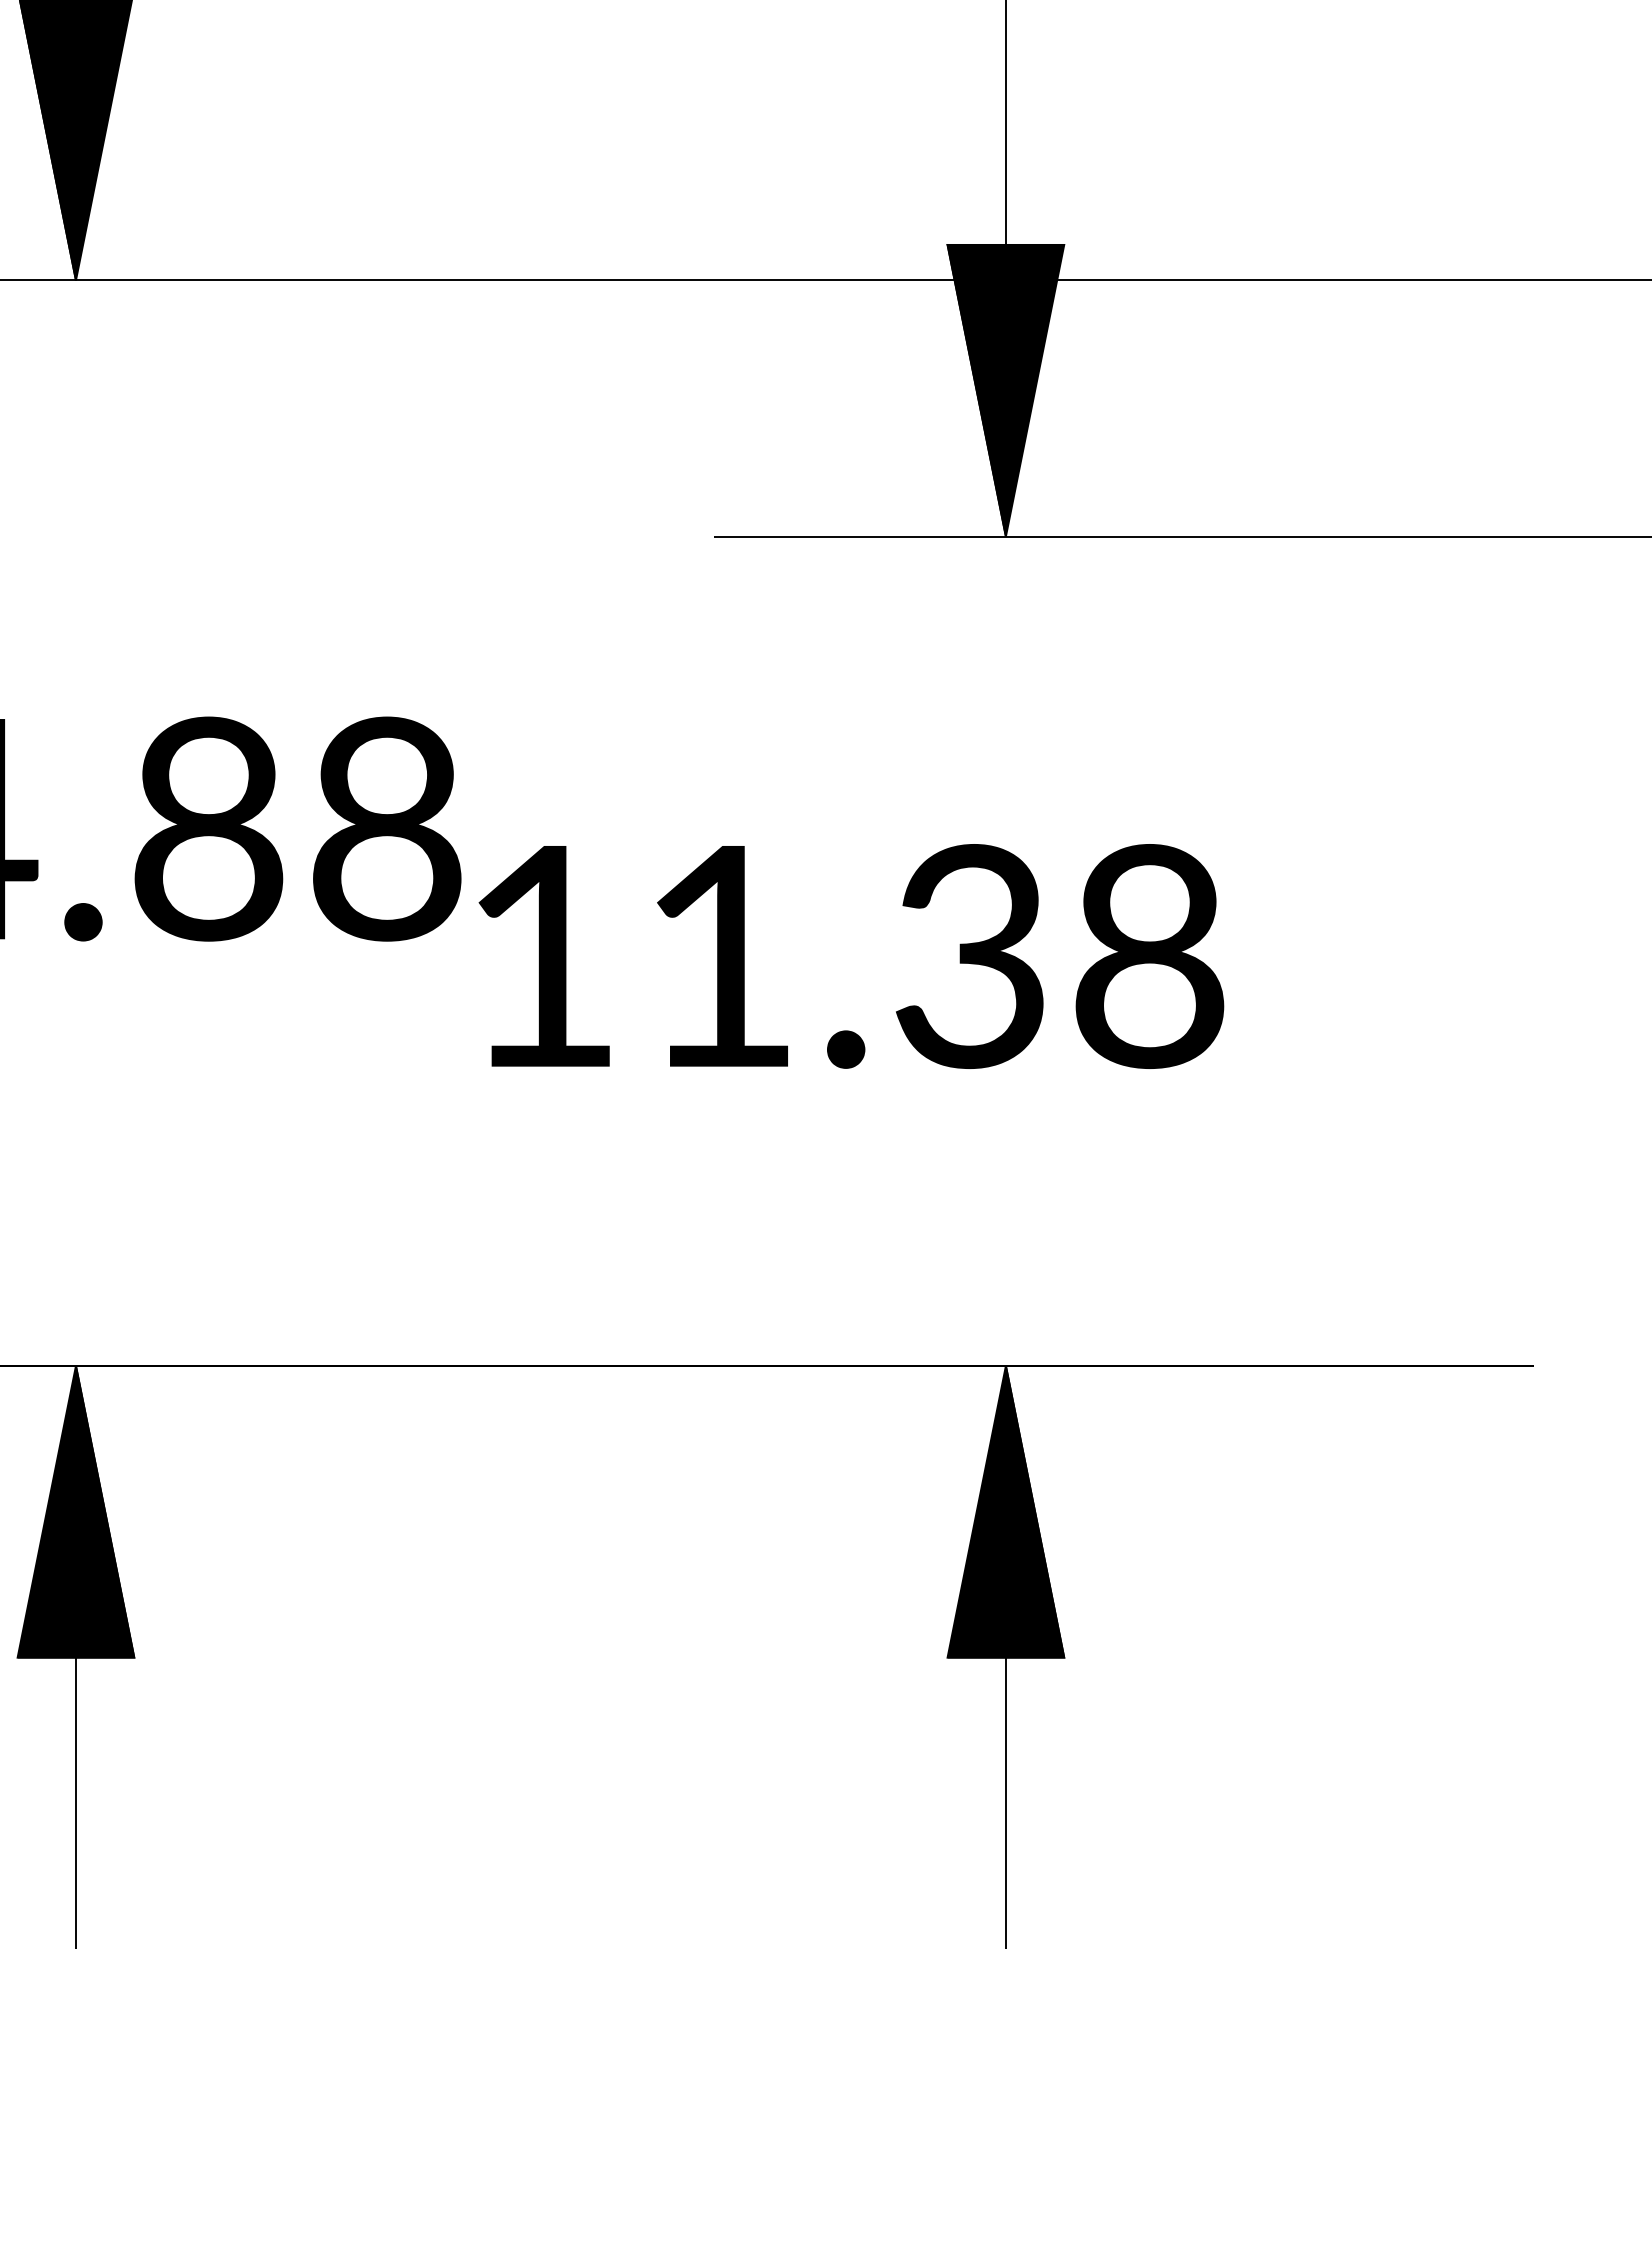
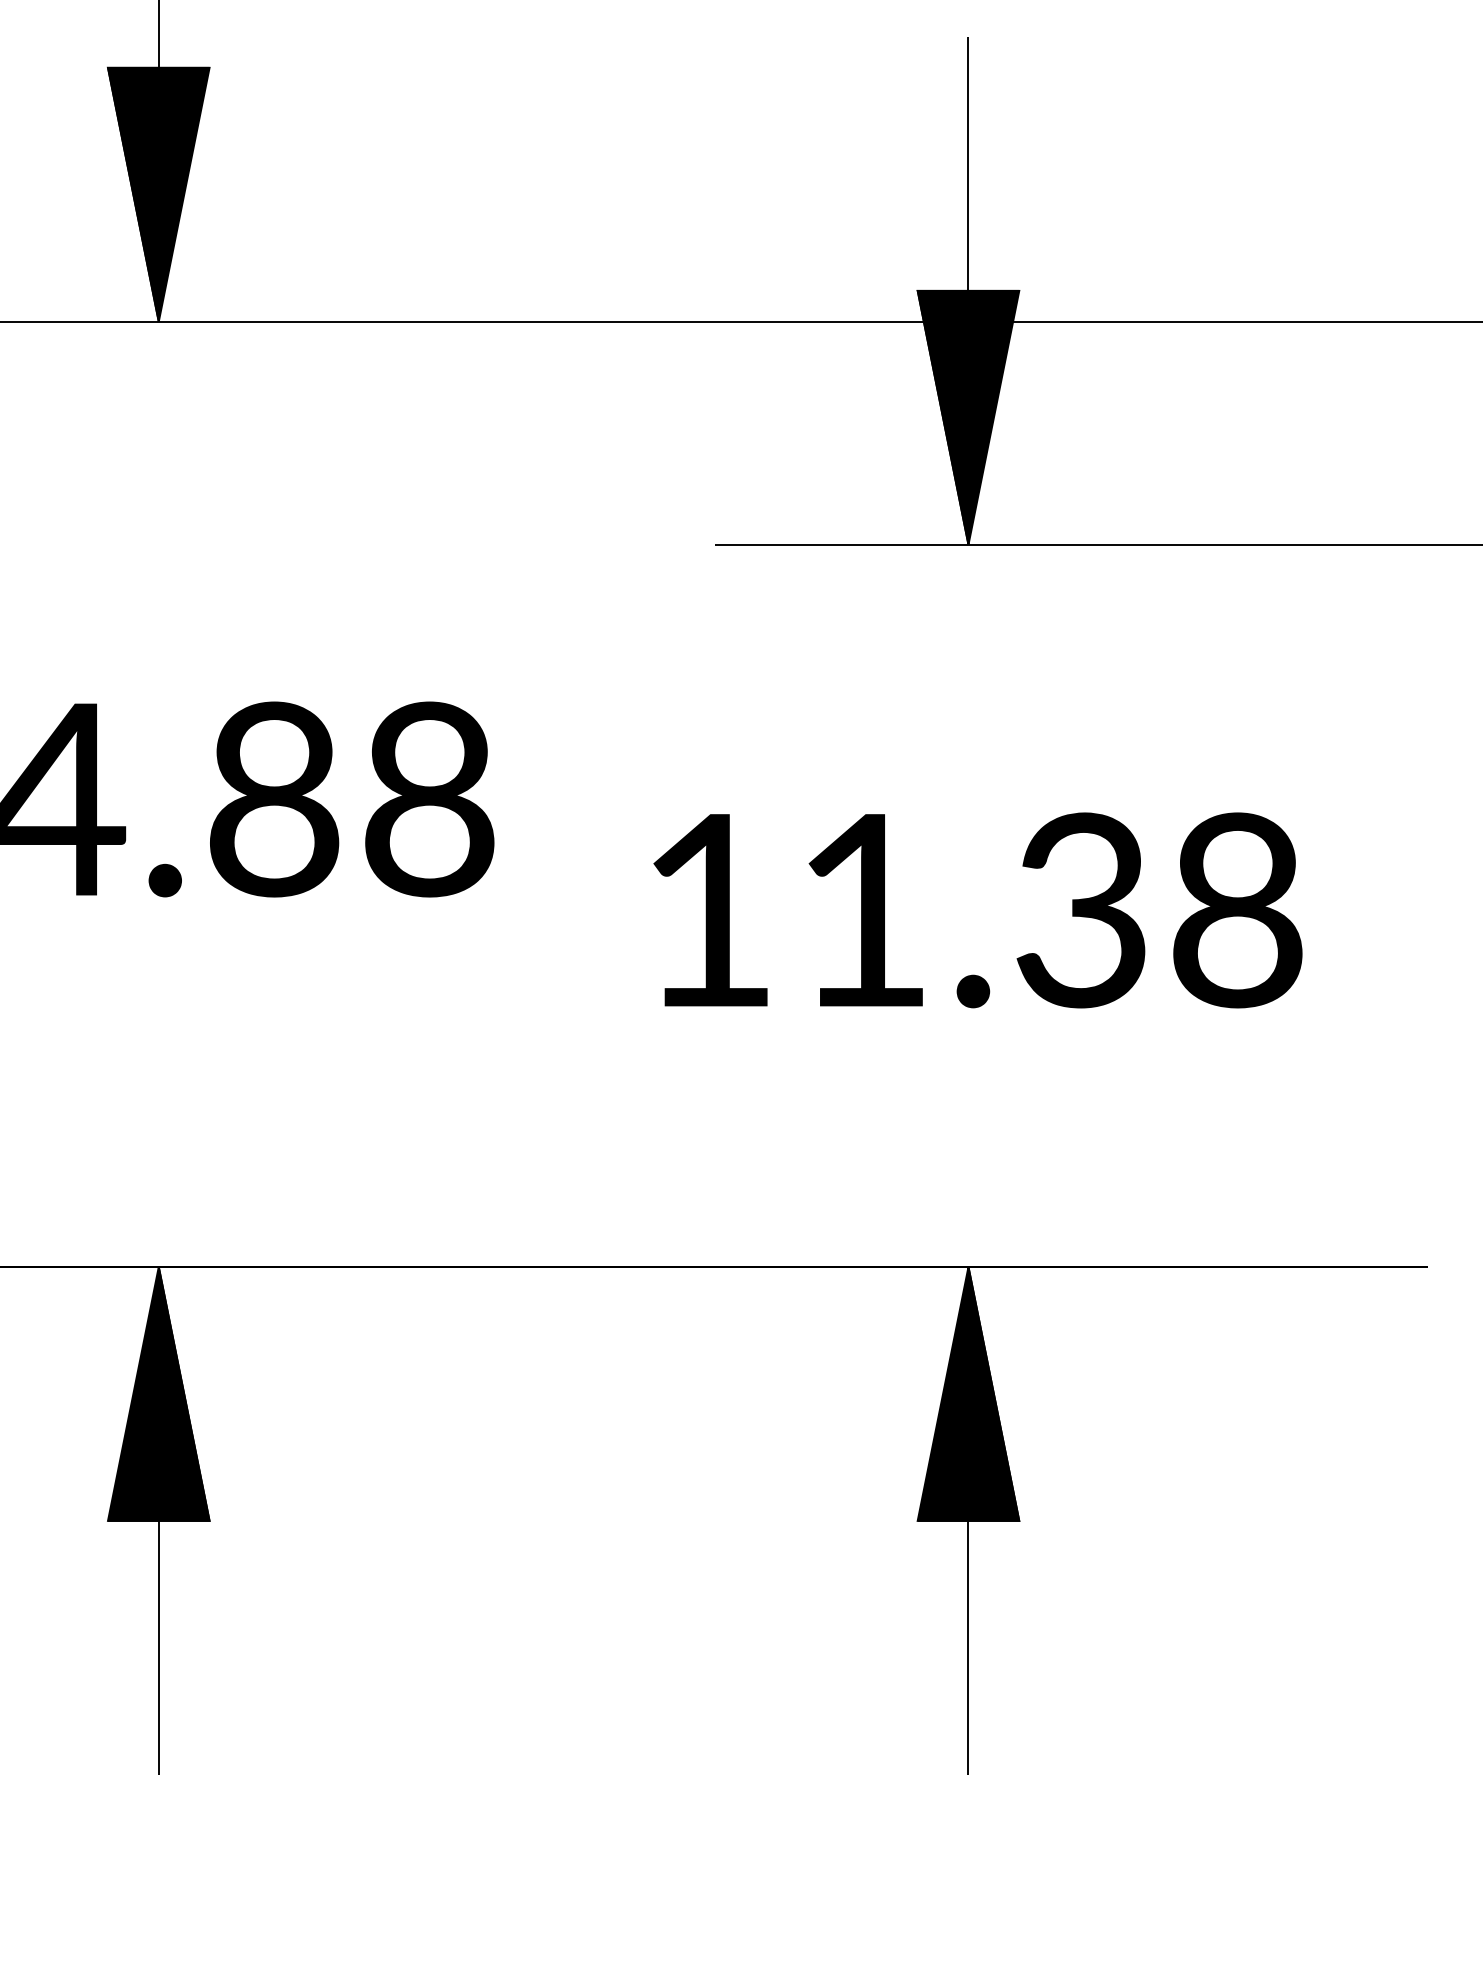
text: (850, 956) -> (977, 910), moved

